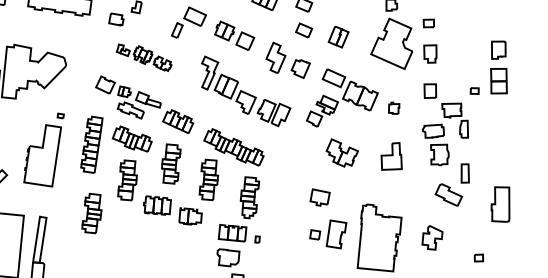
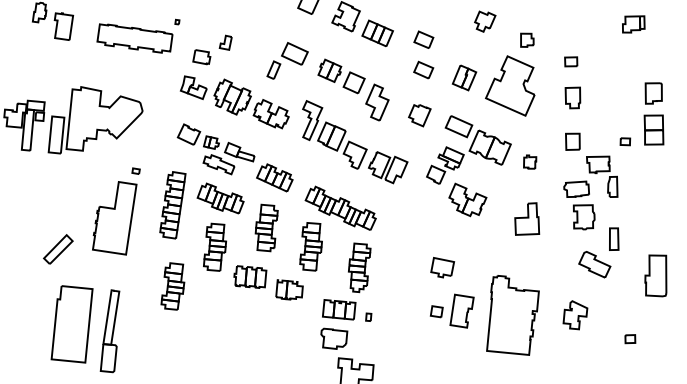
part: (391, 43) -> (510, 85), moved
part: (144, 57) -> (234, 102), size x1.67
part: (276, 57) -> (377, 102), moved
part: (342, 152) -> (467, 199), moved

